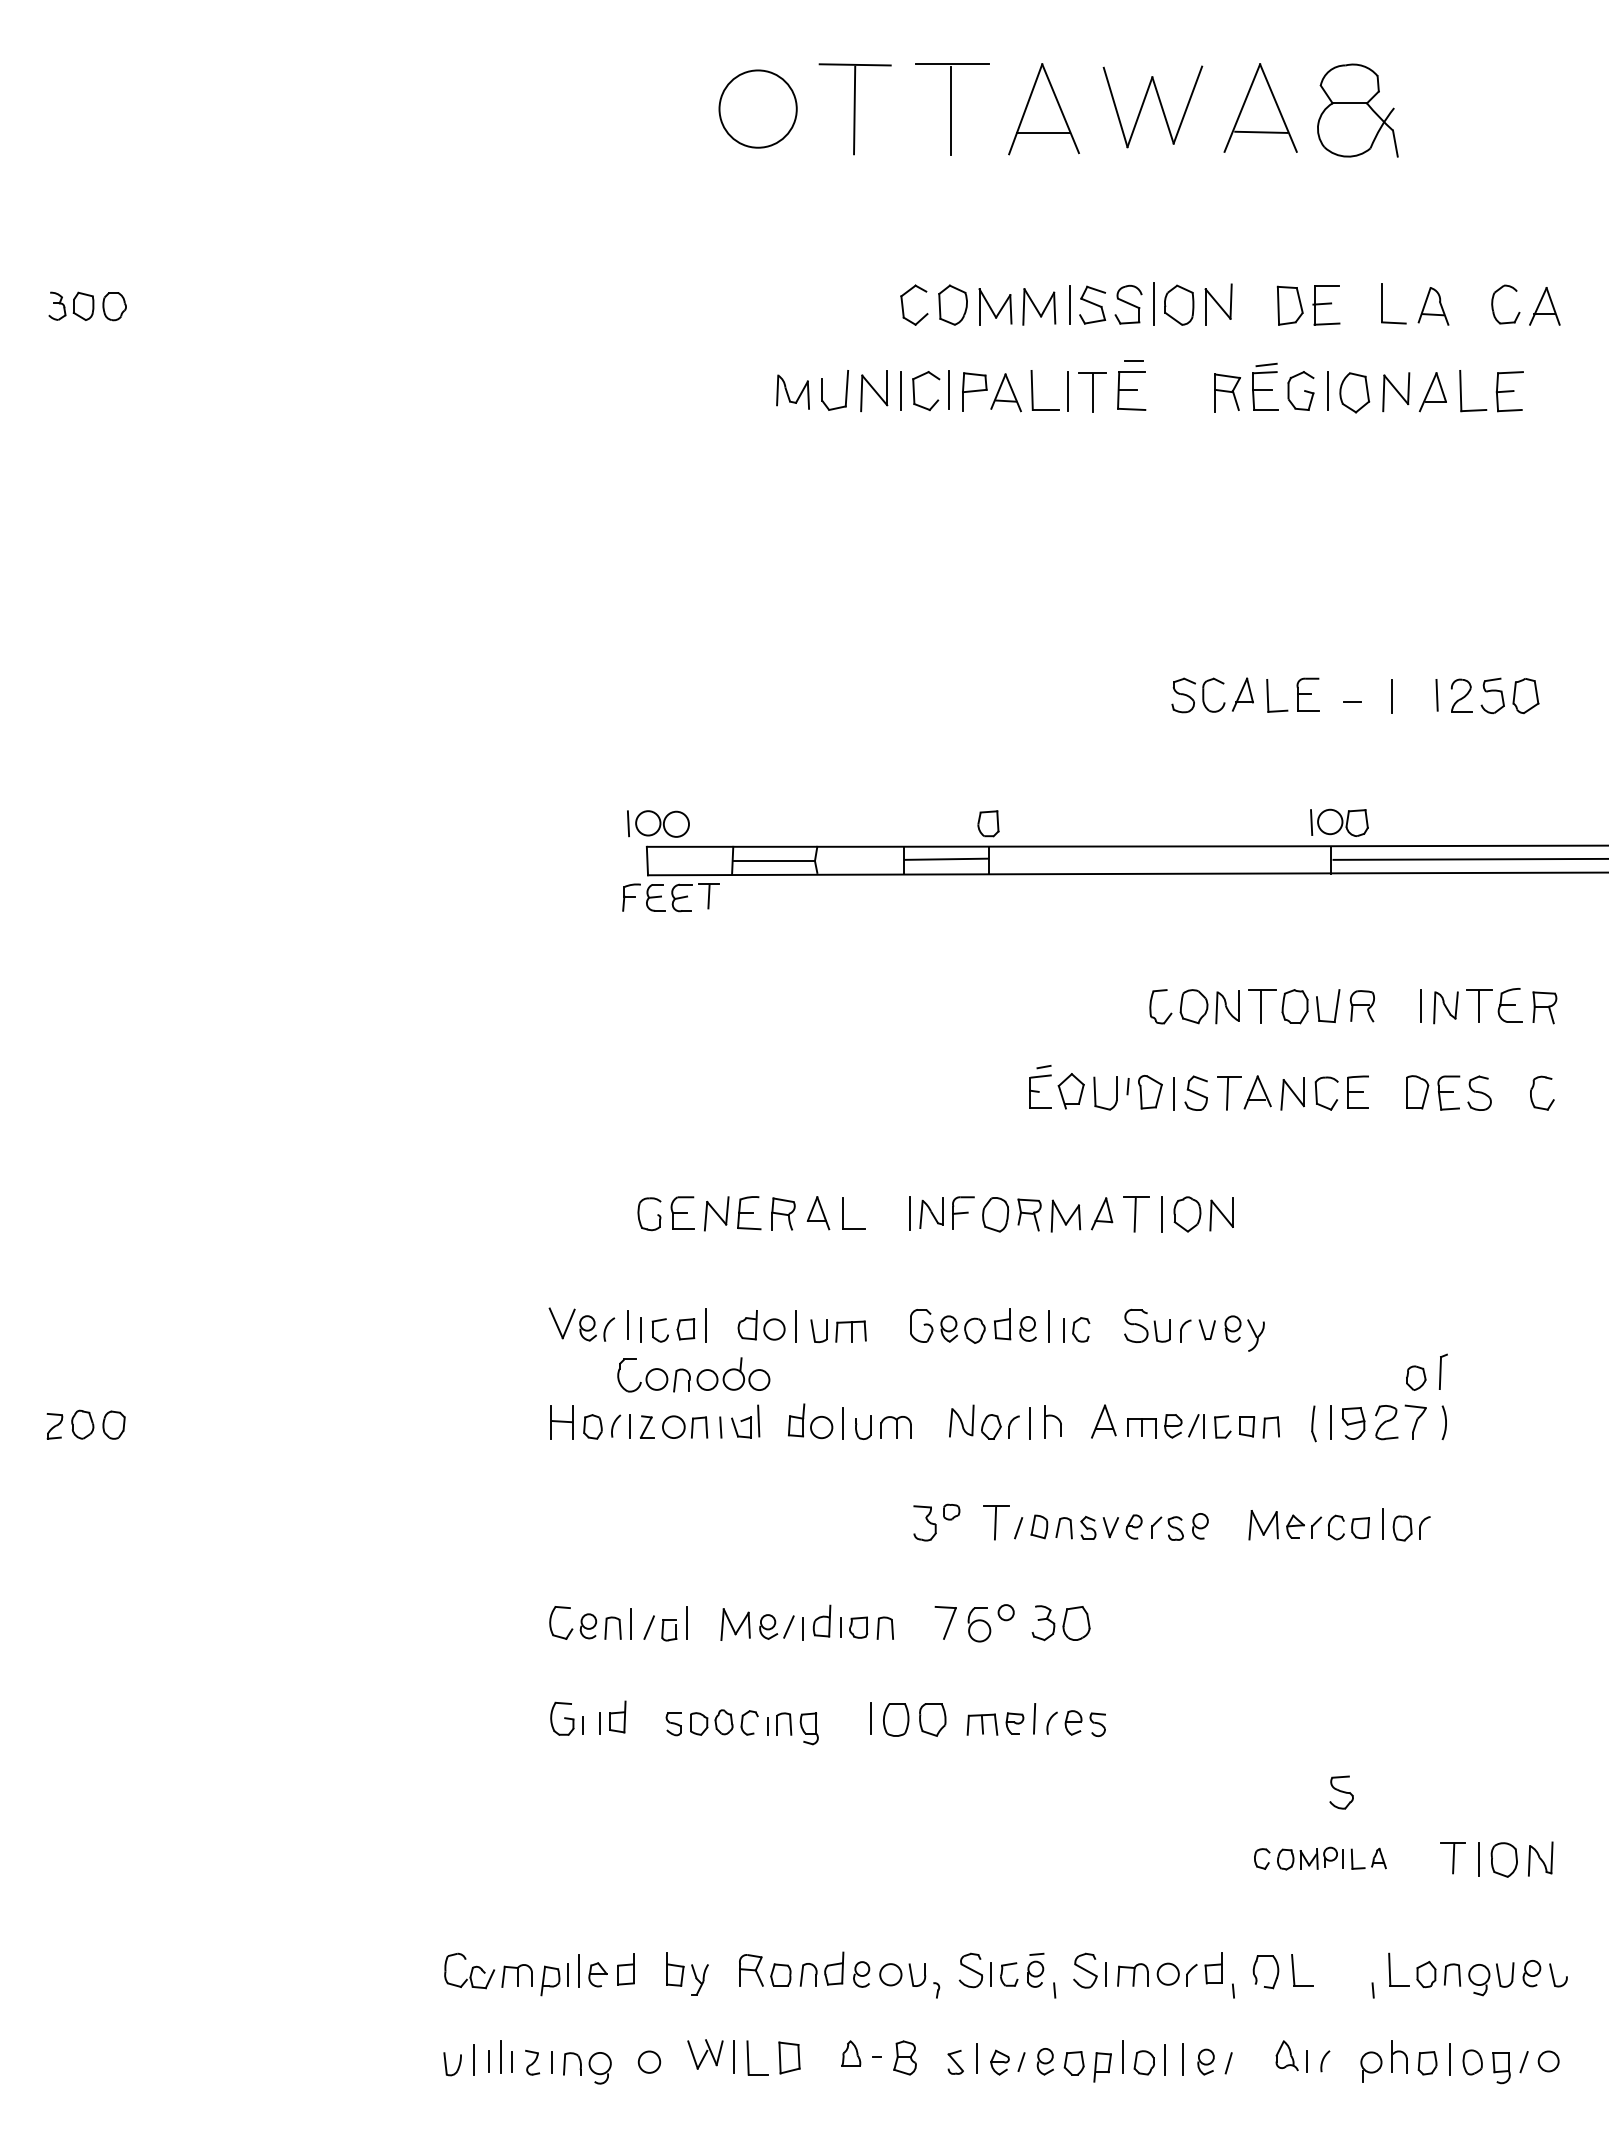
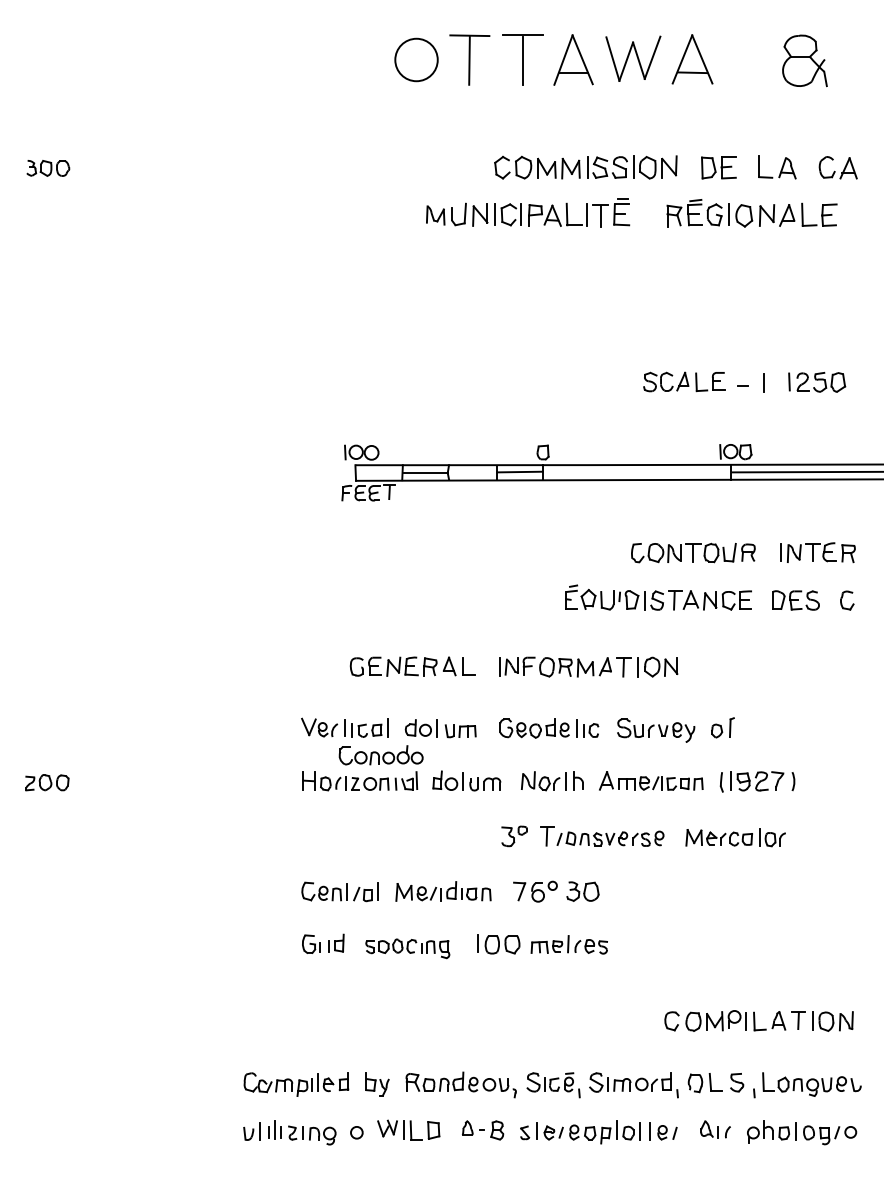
part: (1357, 109) -> (804, 60), moved
part: (1426, 1371) -> (722, 727), moved
part: (1342, 1792) -> (737, 1082), moved
part: (1320, 1857) -> (725, 1020), size x1.67

